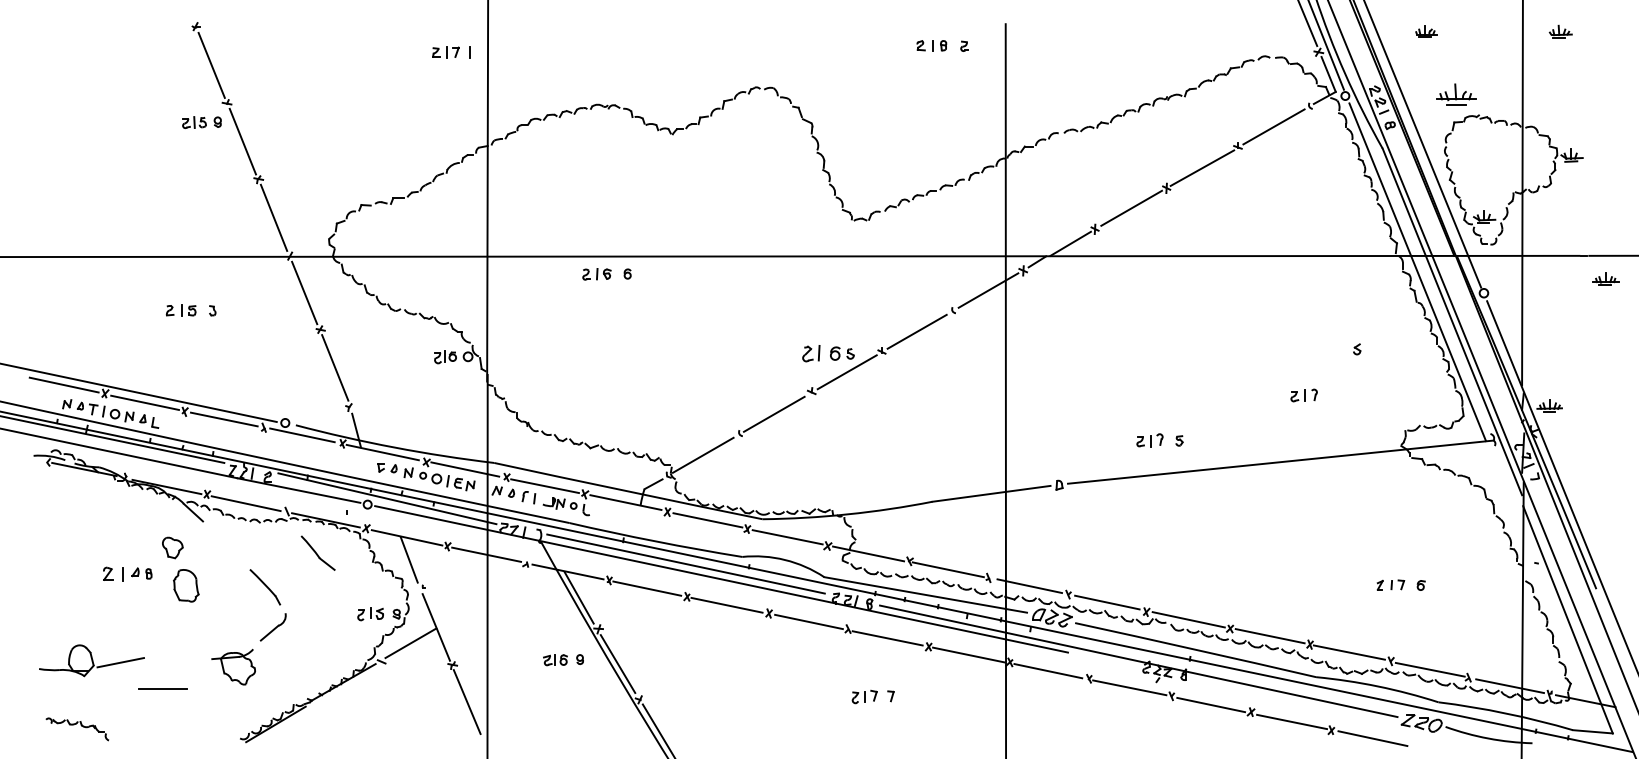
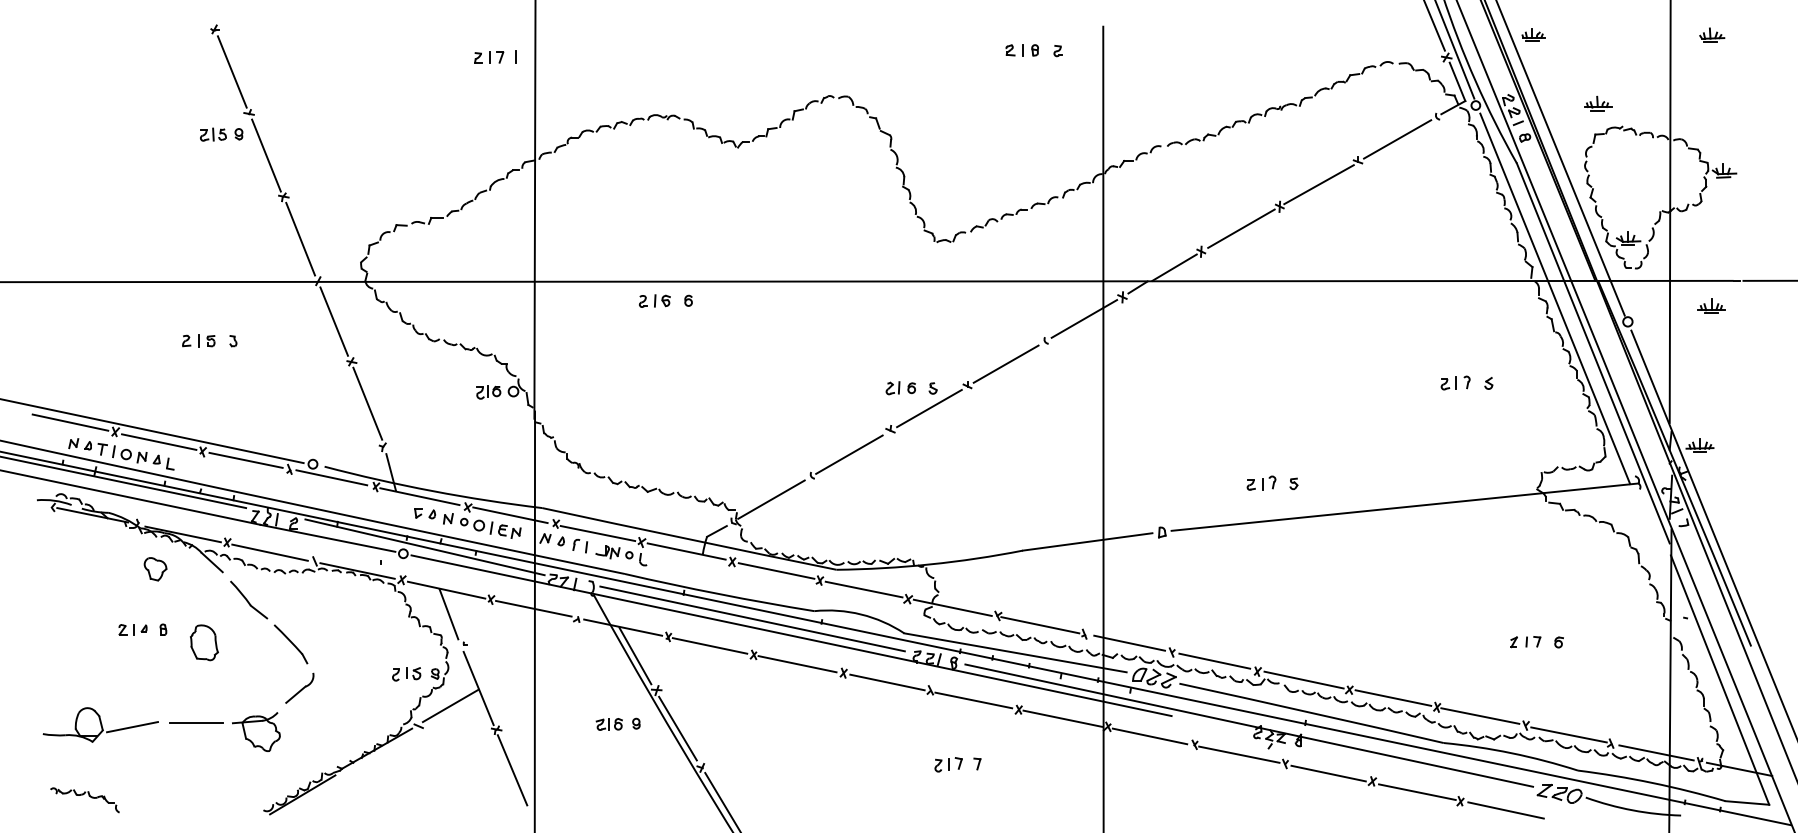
part: (1426, 31) -> (1533, 34), moved
part: (1457, 94) -> (1598, 103), size x0.62
part: (1605, 278) -> (1711, 305), moved
part: (820, 353) -> (900, 388), size x0.71
part: (1304, 394) -> (1455, 382), moved
part: (172, 548) -> (155, 569), moved
part: (318, 552) -> (249, 599), moved
part: (120, 573) -> (132, 629), size x0.71
line: (162, 688) -> (196, 722), moved

